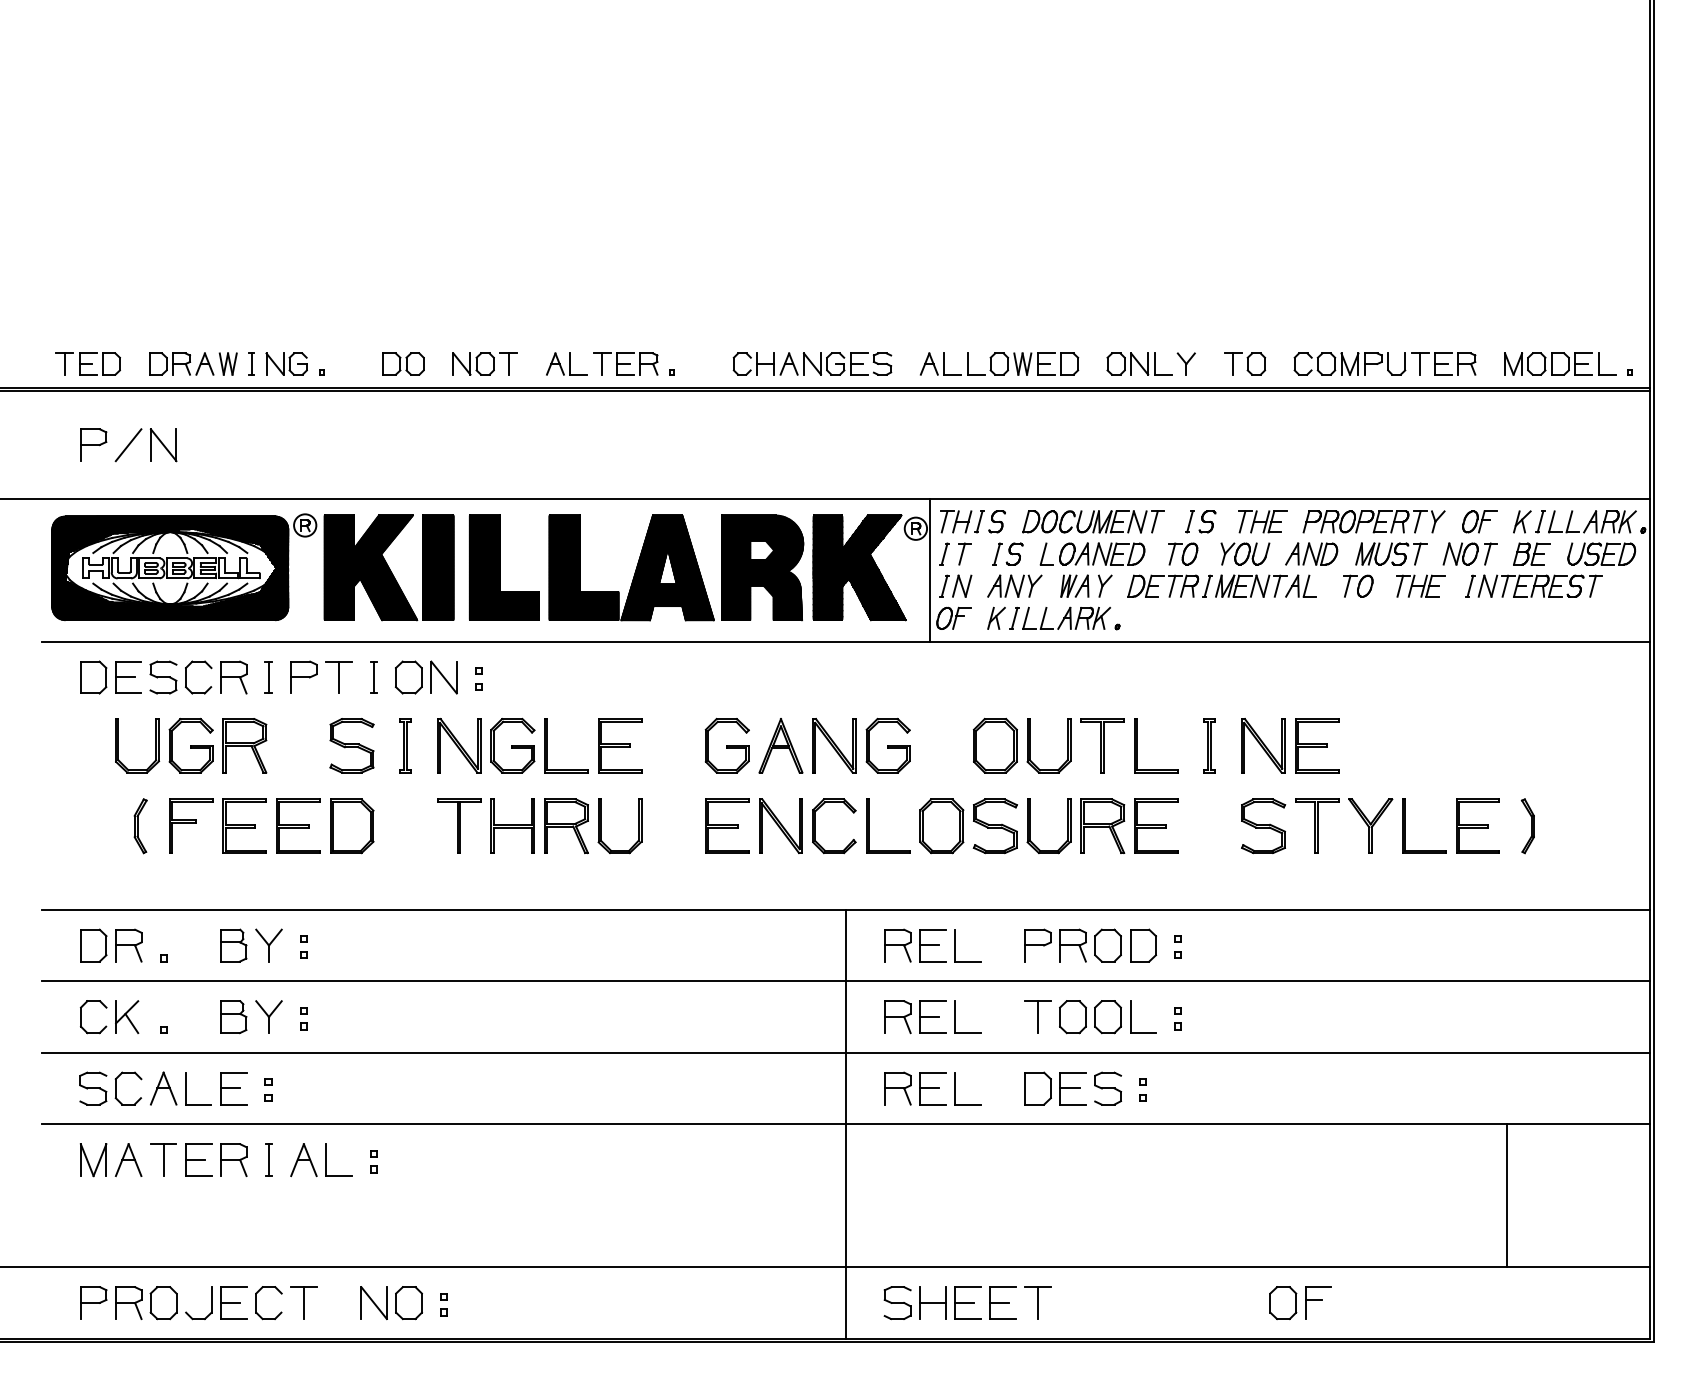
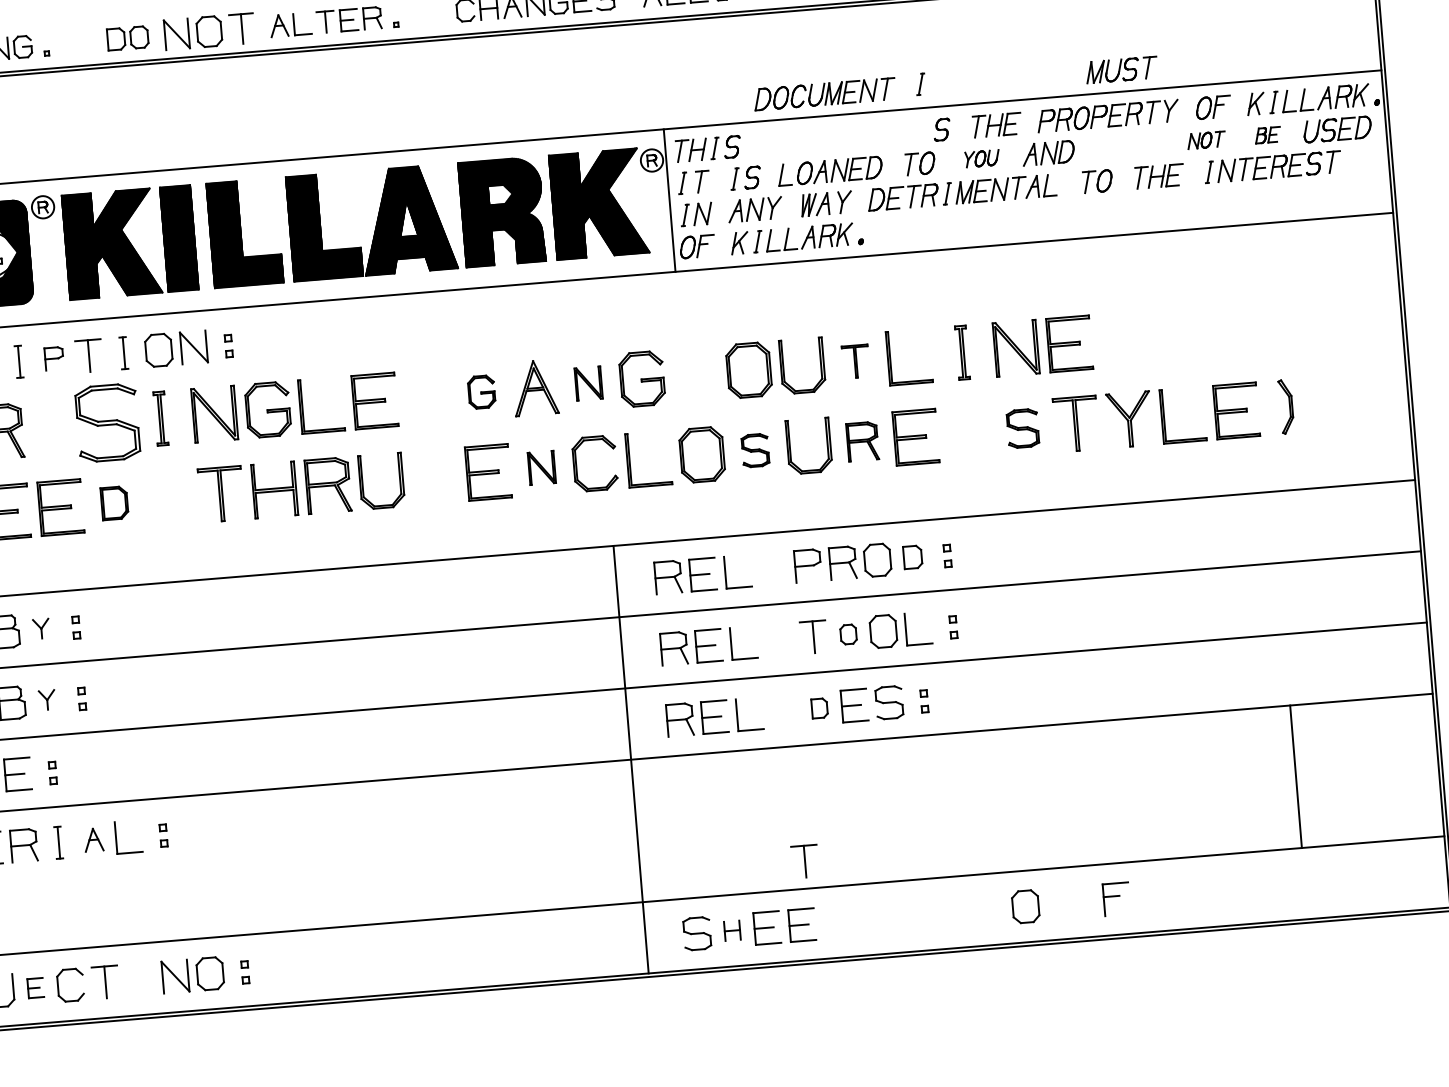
part: (484, 363) -> (208, 31), size x1.4
part: (1093, 521) -> (824, 93), moved
part: (1189, 521) -> (920, 84), moved
part: (1245, 553) -> (982, 158), size x0.7
part: (1391, 553) -> (1121, 69), moved
part: (1469, 553) -> (1205, 139), size x0.7
part: (1531, 553) -> (1267, 134), size x0.7
part: (303, 676) -> (53, 357), size x0.7
part: (351, 745) -> (107, 422), size x1.4
part: (726, 745) -> (480, 392), size x0.6
part: (834, 745) -> (588, 383), size x0.6
part: (1102, 745) -> (855, 361), size x0.6
part: (780, 825) -> (541, 467), size x0.6
part: (1102, 825) -> (862, 440), size x0.7
part: (352, 826) -> (114, 503), size x0.6
part: (994, 826) -> (754, 450), size x0.6
part: (1263, 826) -> (1022, 428), size x0.7
part: (268, 945) -> (40, 628), size x0.6
part: (1143, 945) -> (912, 557), size x0.7
part: (268, 1016) -> (46, 699), size x0.6
part: (1072, 1017) -> (848, 634), size x0.6
part: (1037, 1088) -> (819, 708), size x0.6
part: (303, 1160) -> (93, 840), size x0.7
part: (233, 1302) -> (35, 987), size x0.6
part: (932, 1302) -> (731, 930), size x0.6
part: (1037, 1302) -> (804, 861), moved
part: (1283, 1303) -> (1026, 907), moved

